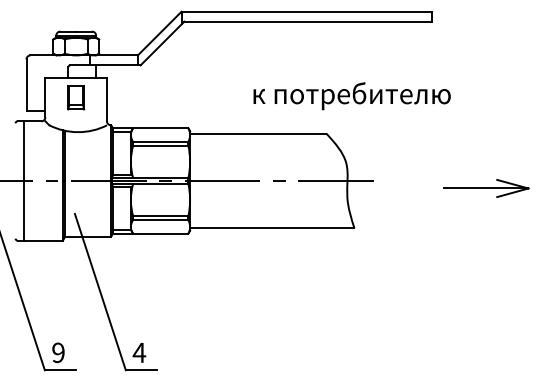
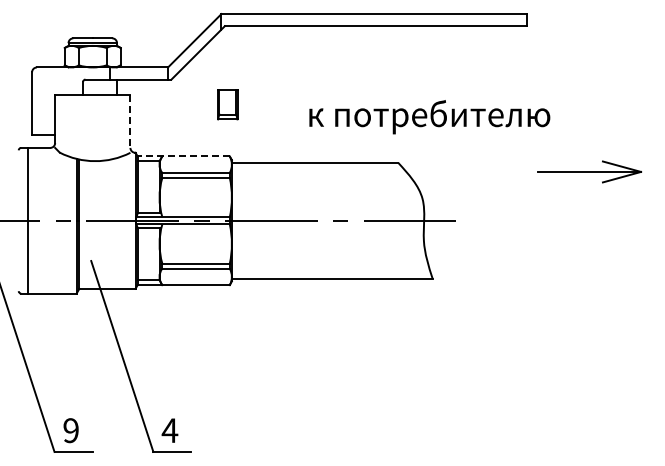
part: (75, 97) -> (227, 104), moved
line: (107, 100) -> (130, 122), solid -> dashed
line: (150, 128) -> (183, 156), solid -> dashed
part: (486, 188) -> (589, 171), moved

